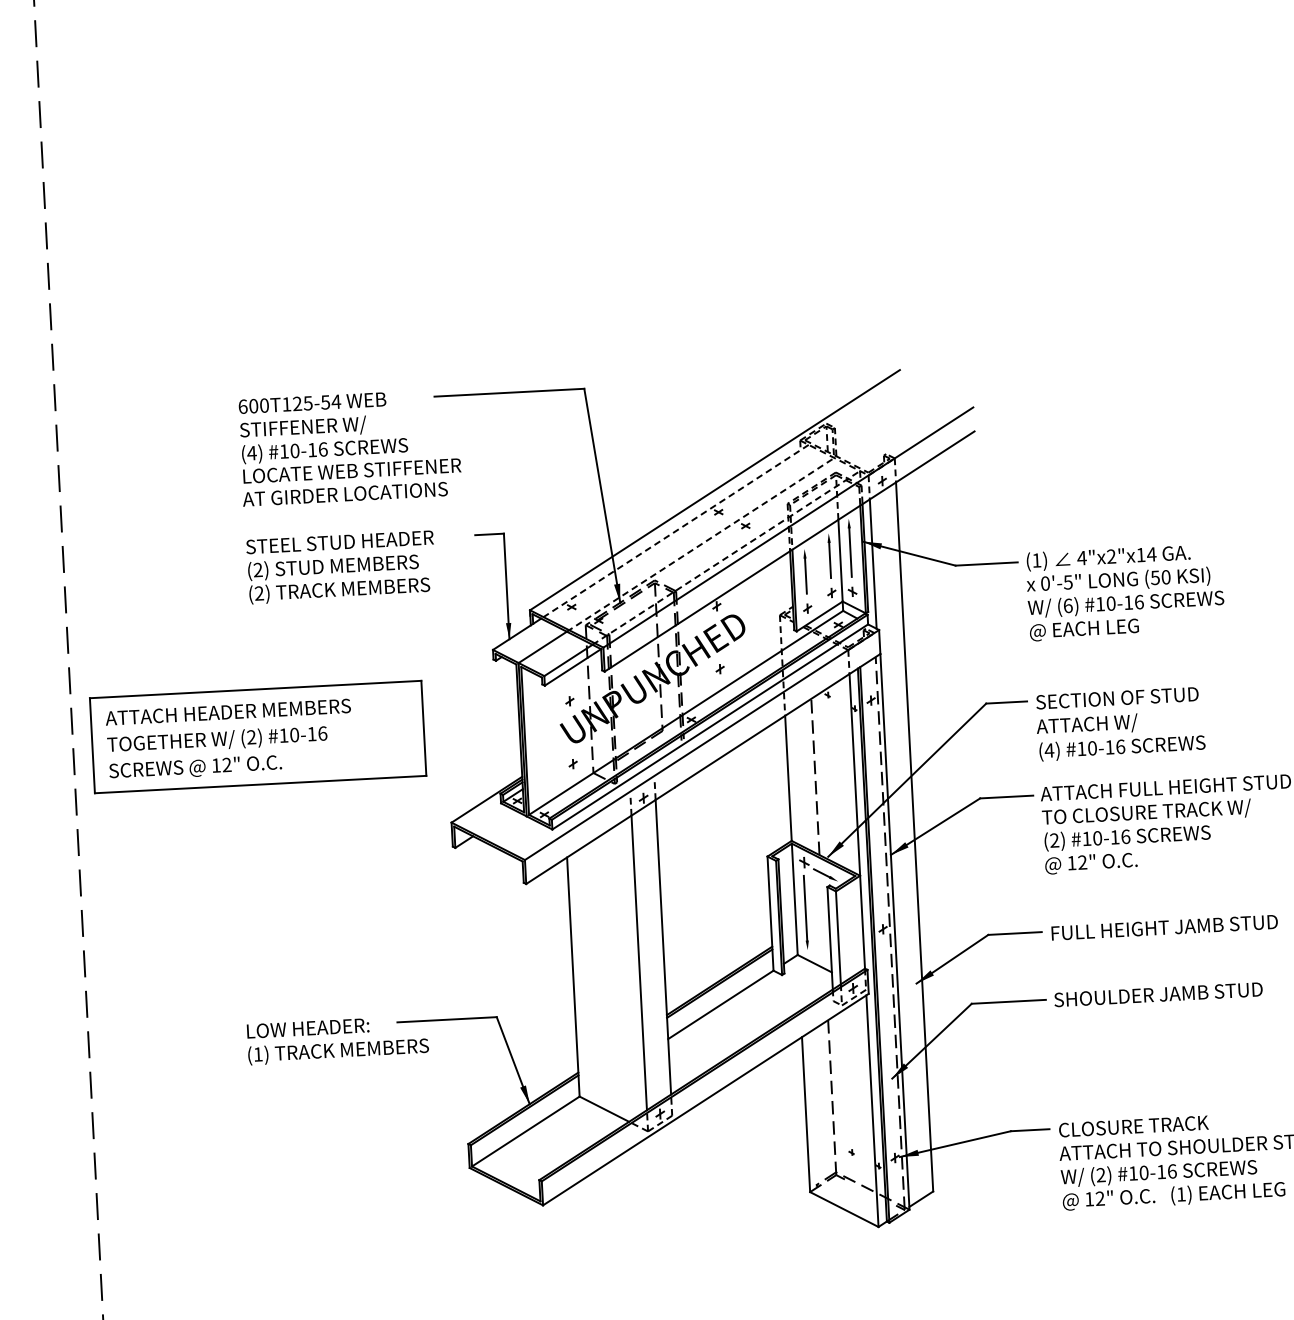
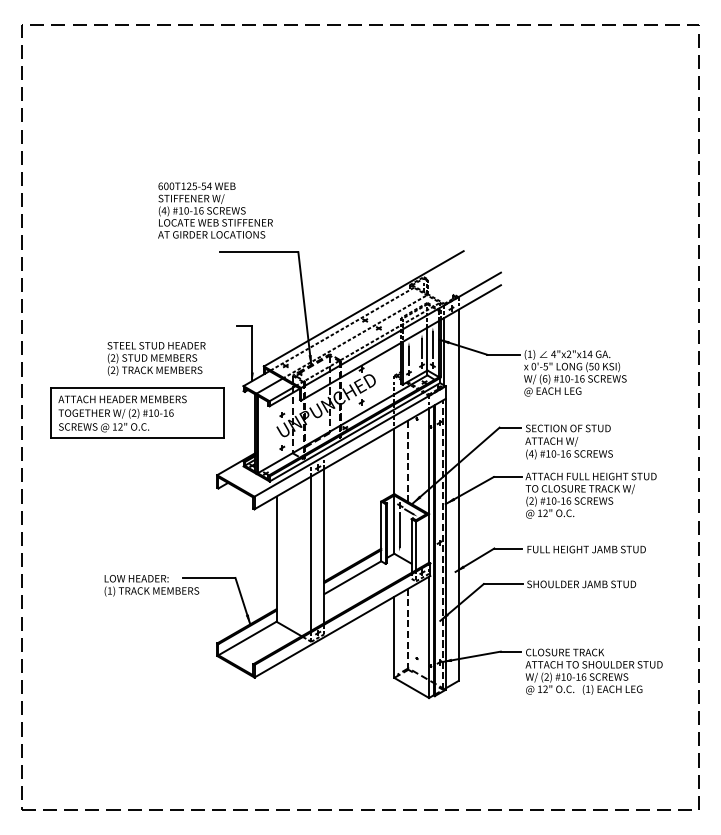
text: (350, 447) -> (215, 210), moved
text: (341, 566) -> (156, 358), moved
part: (258, 735) -> (137, 412), moved

